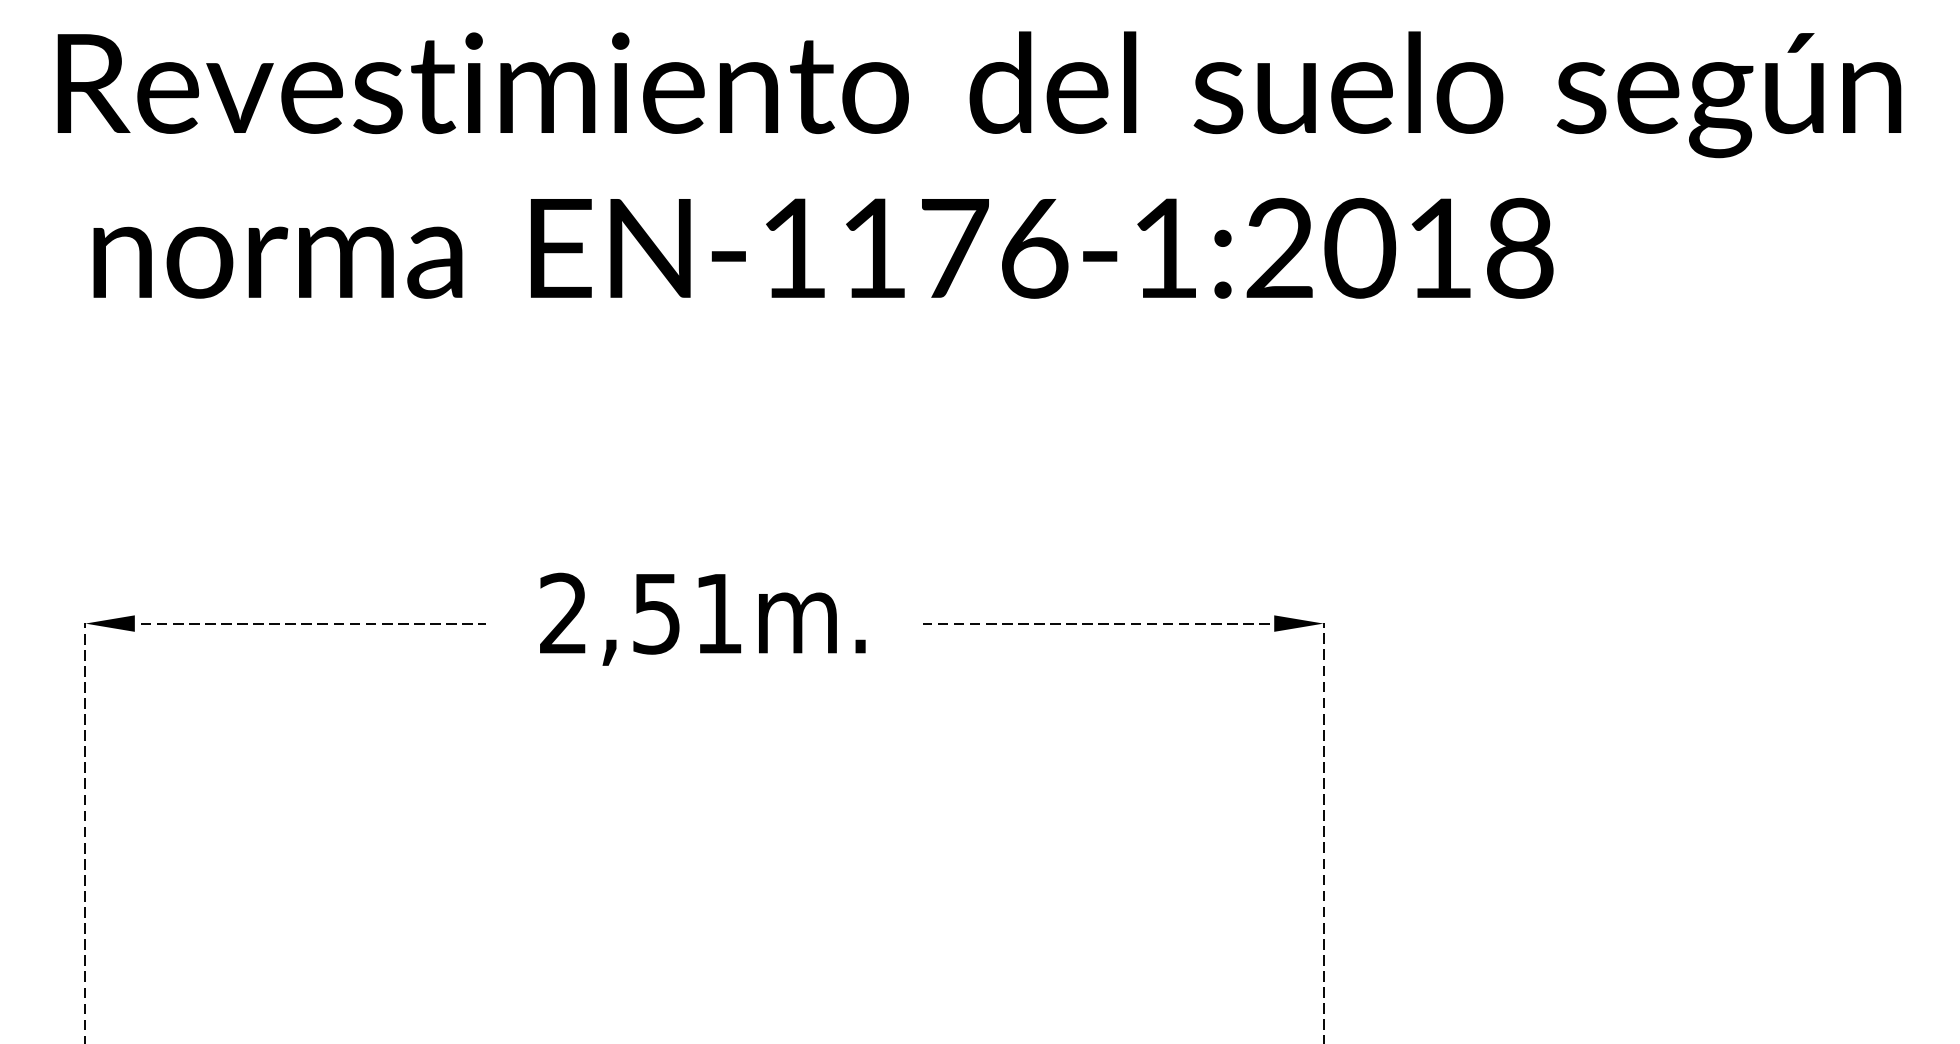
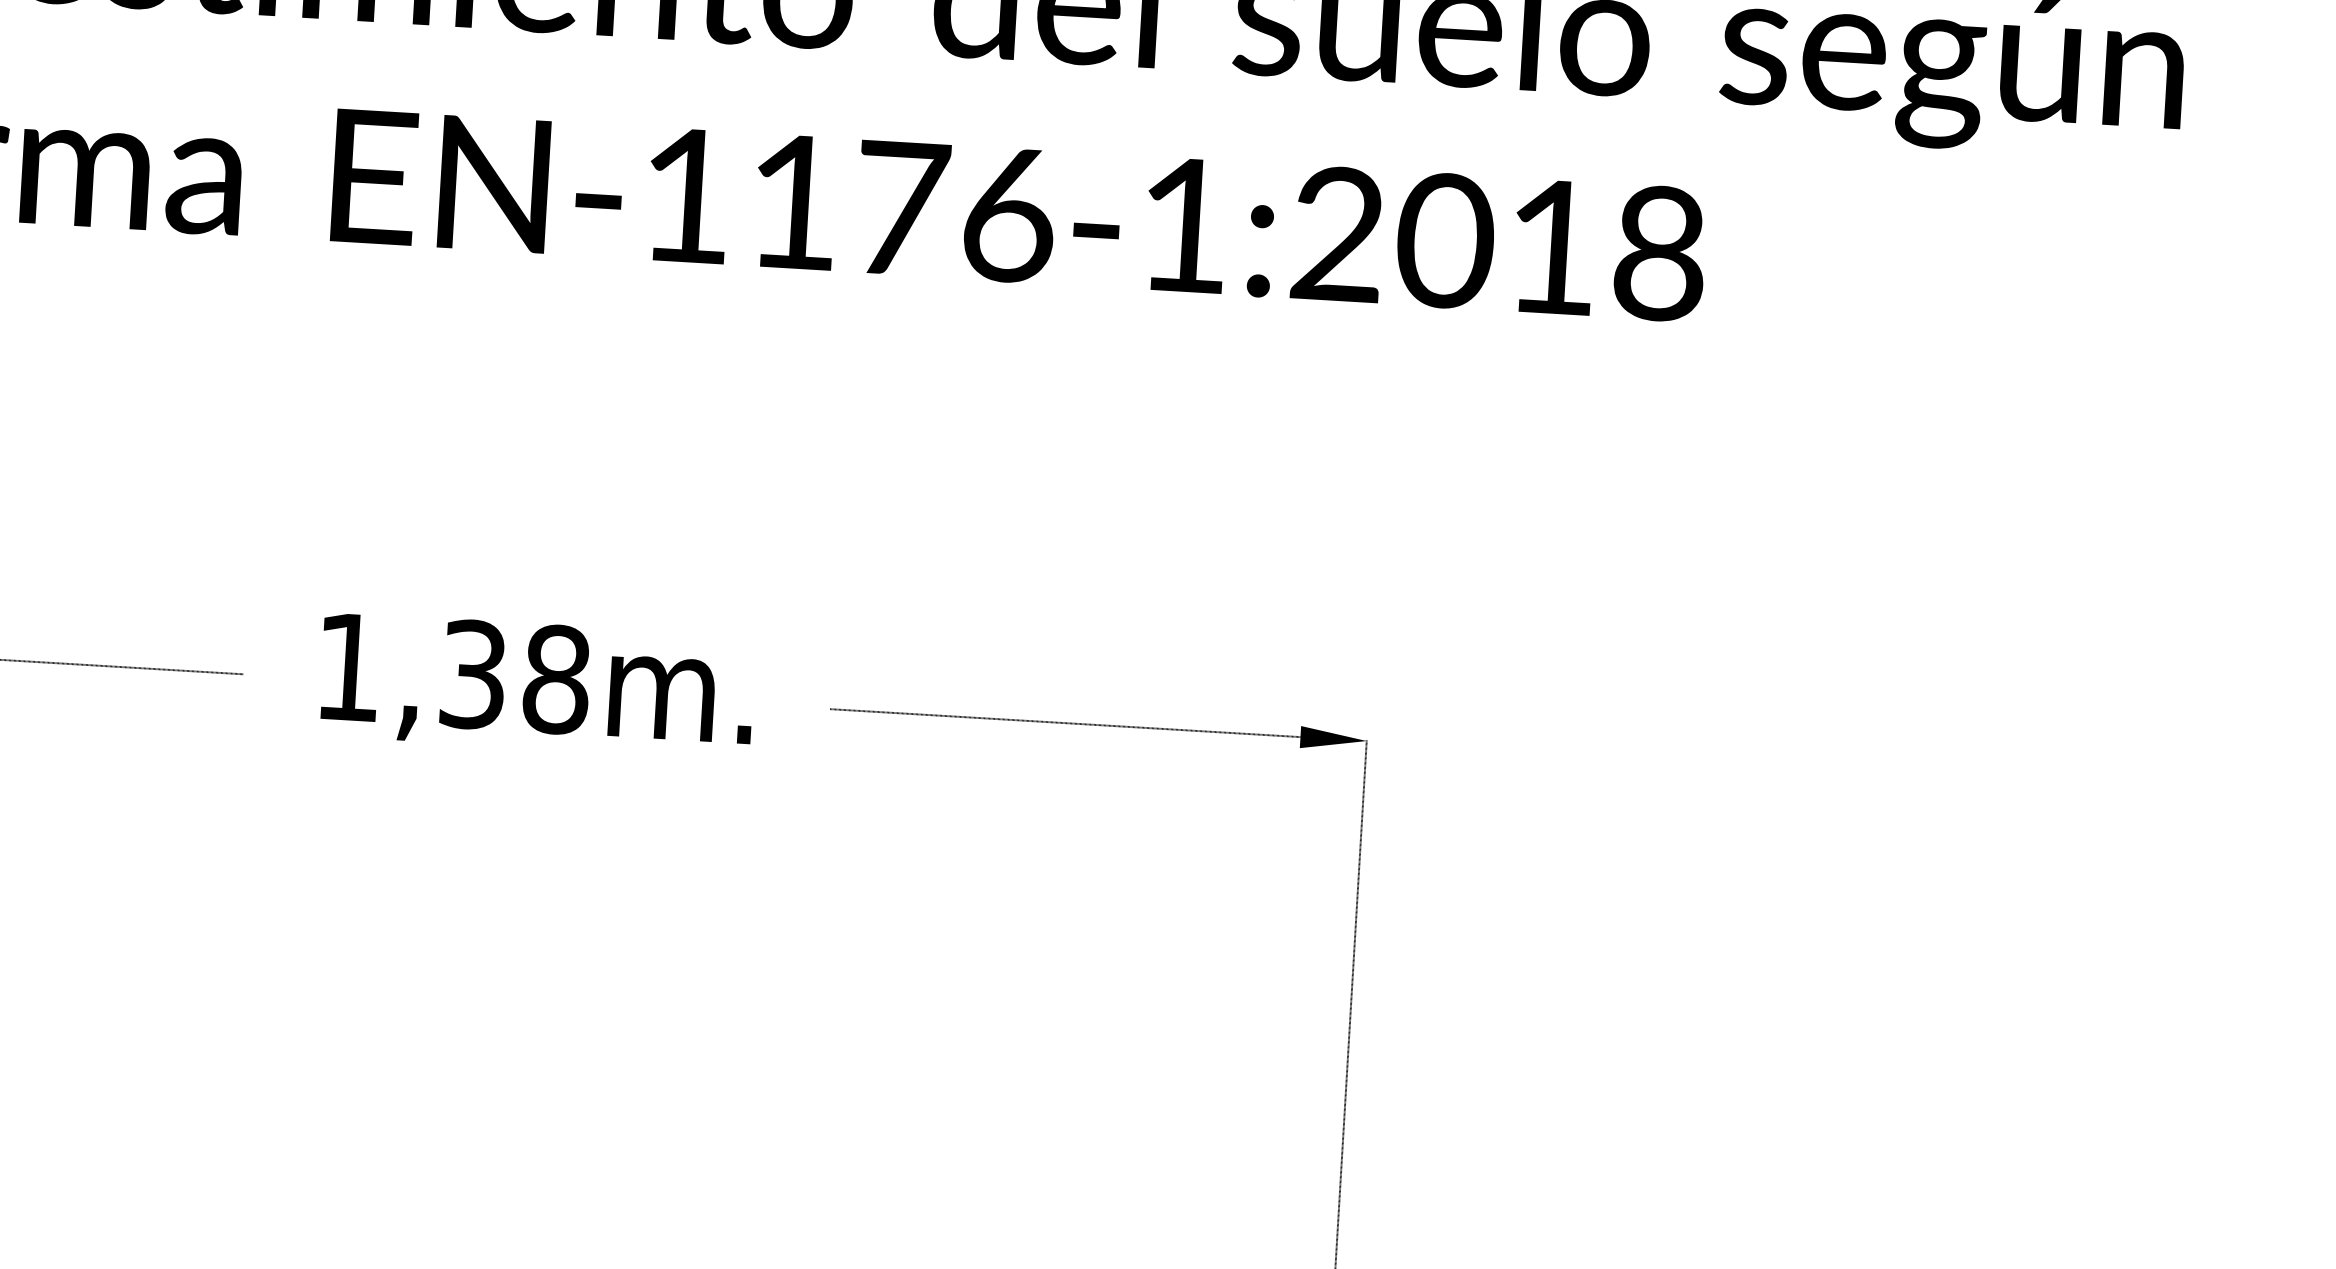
text: (641, 613) -> (452, 673), 2,51m. -> 1,38m.

